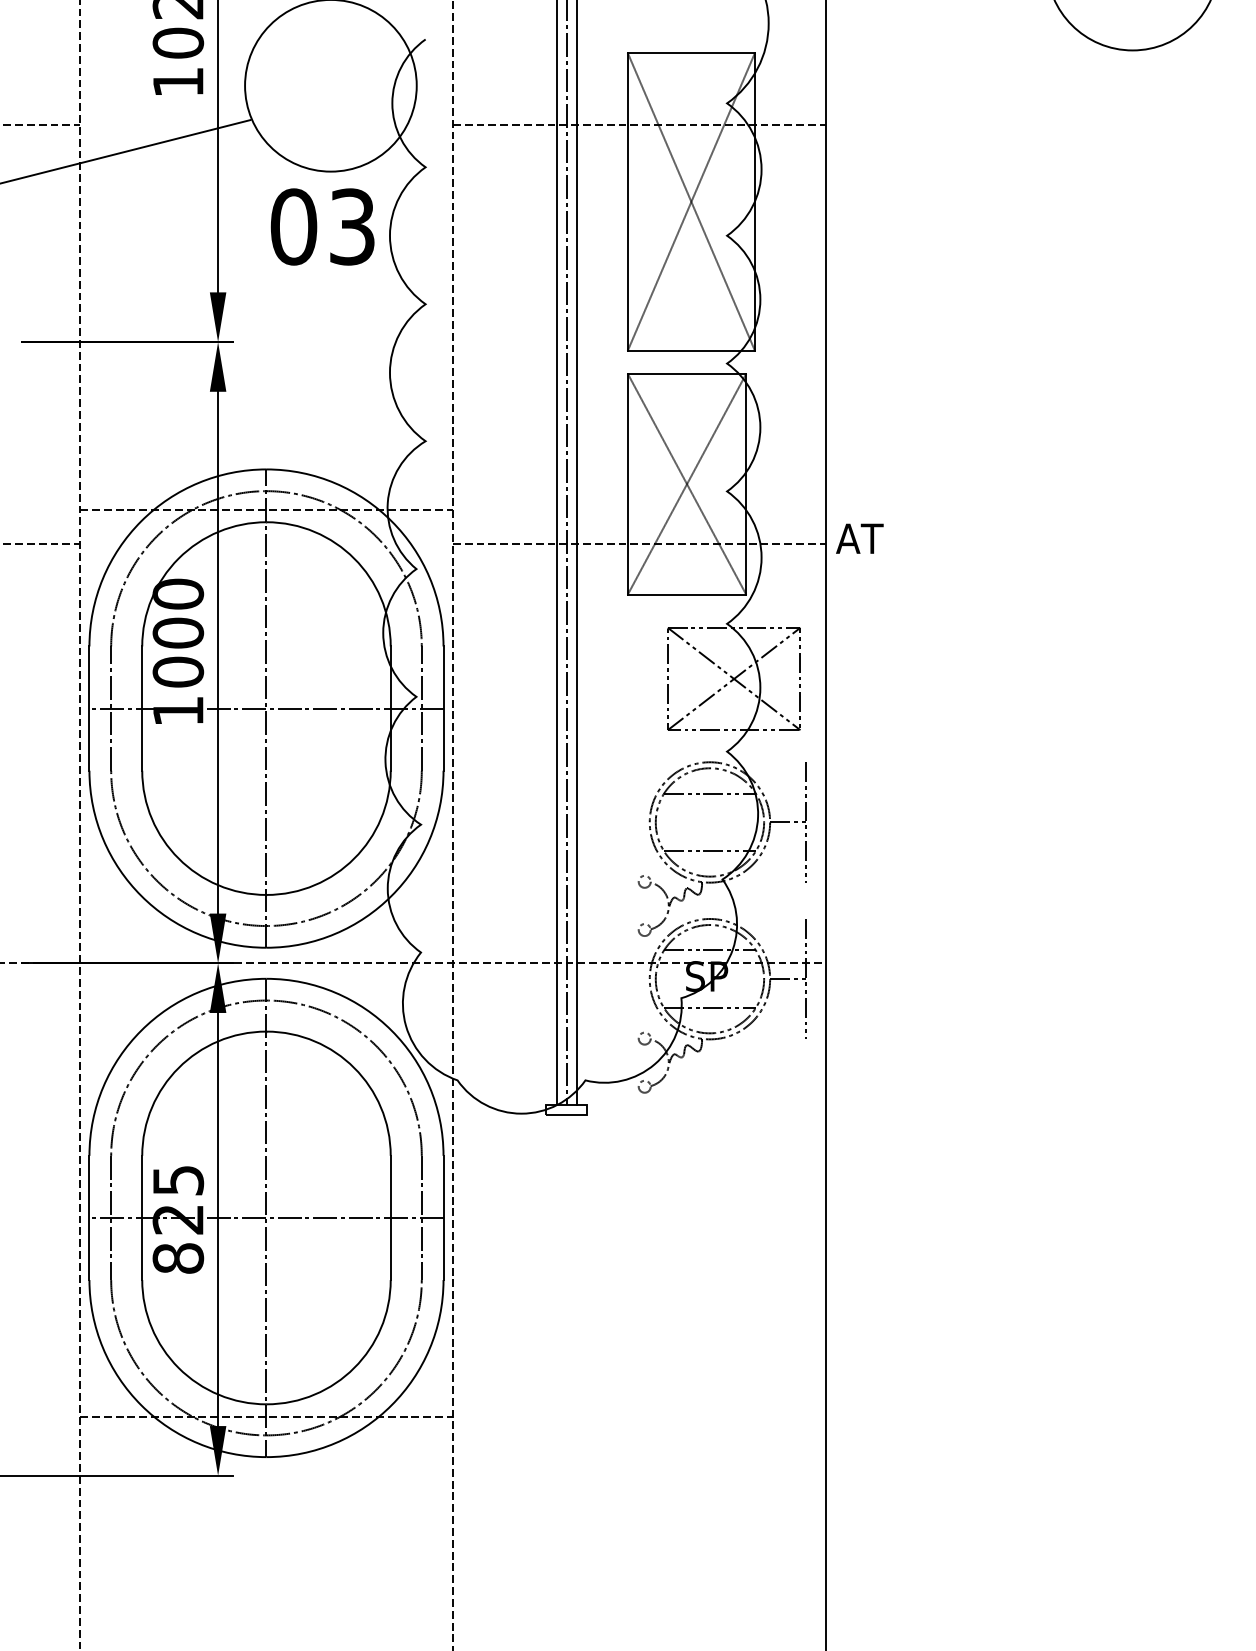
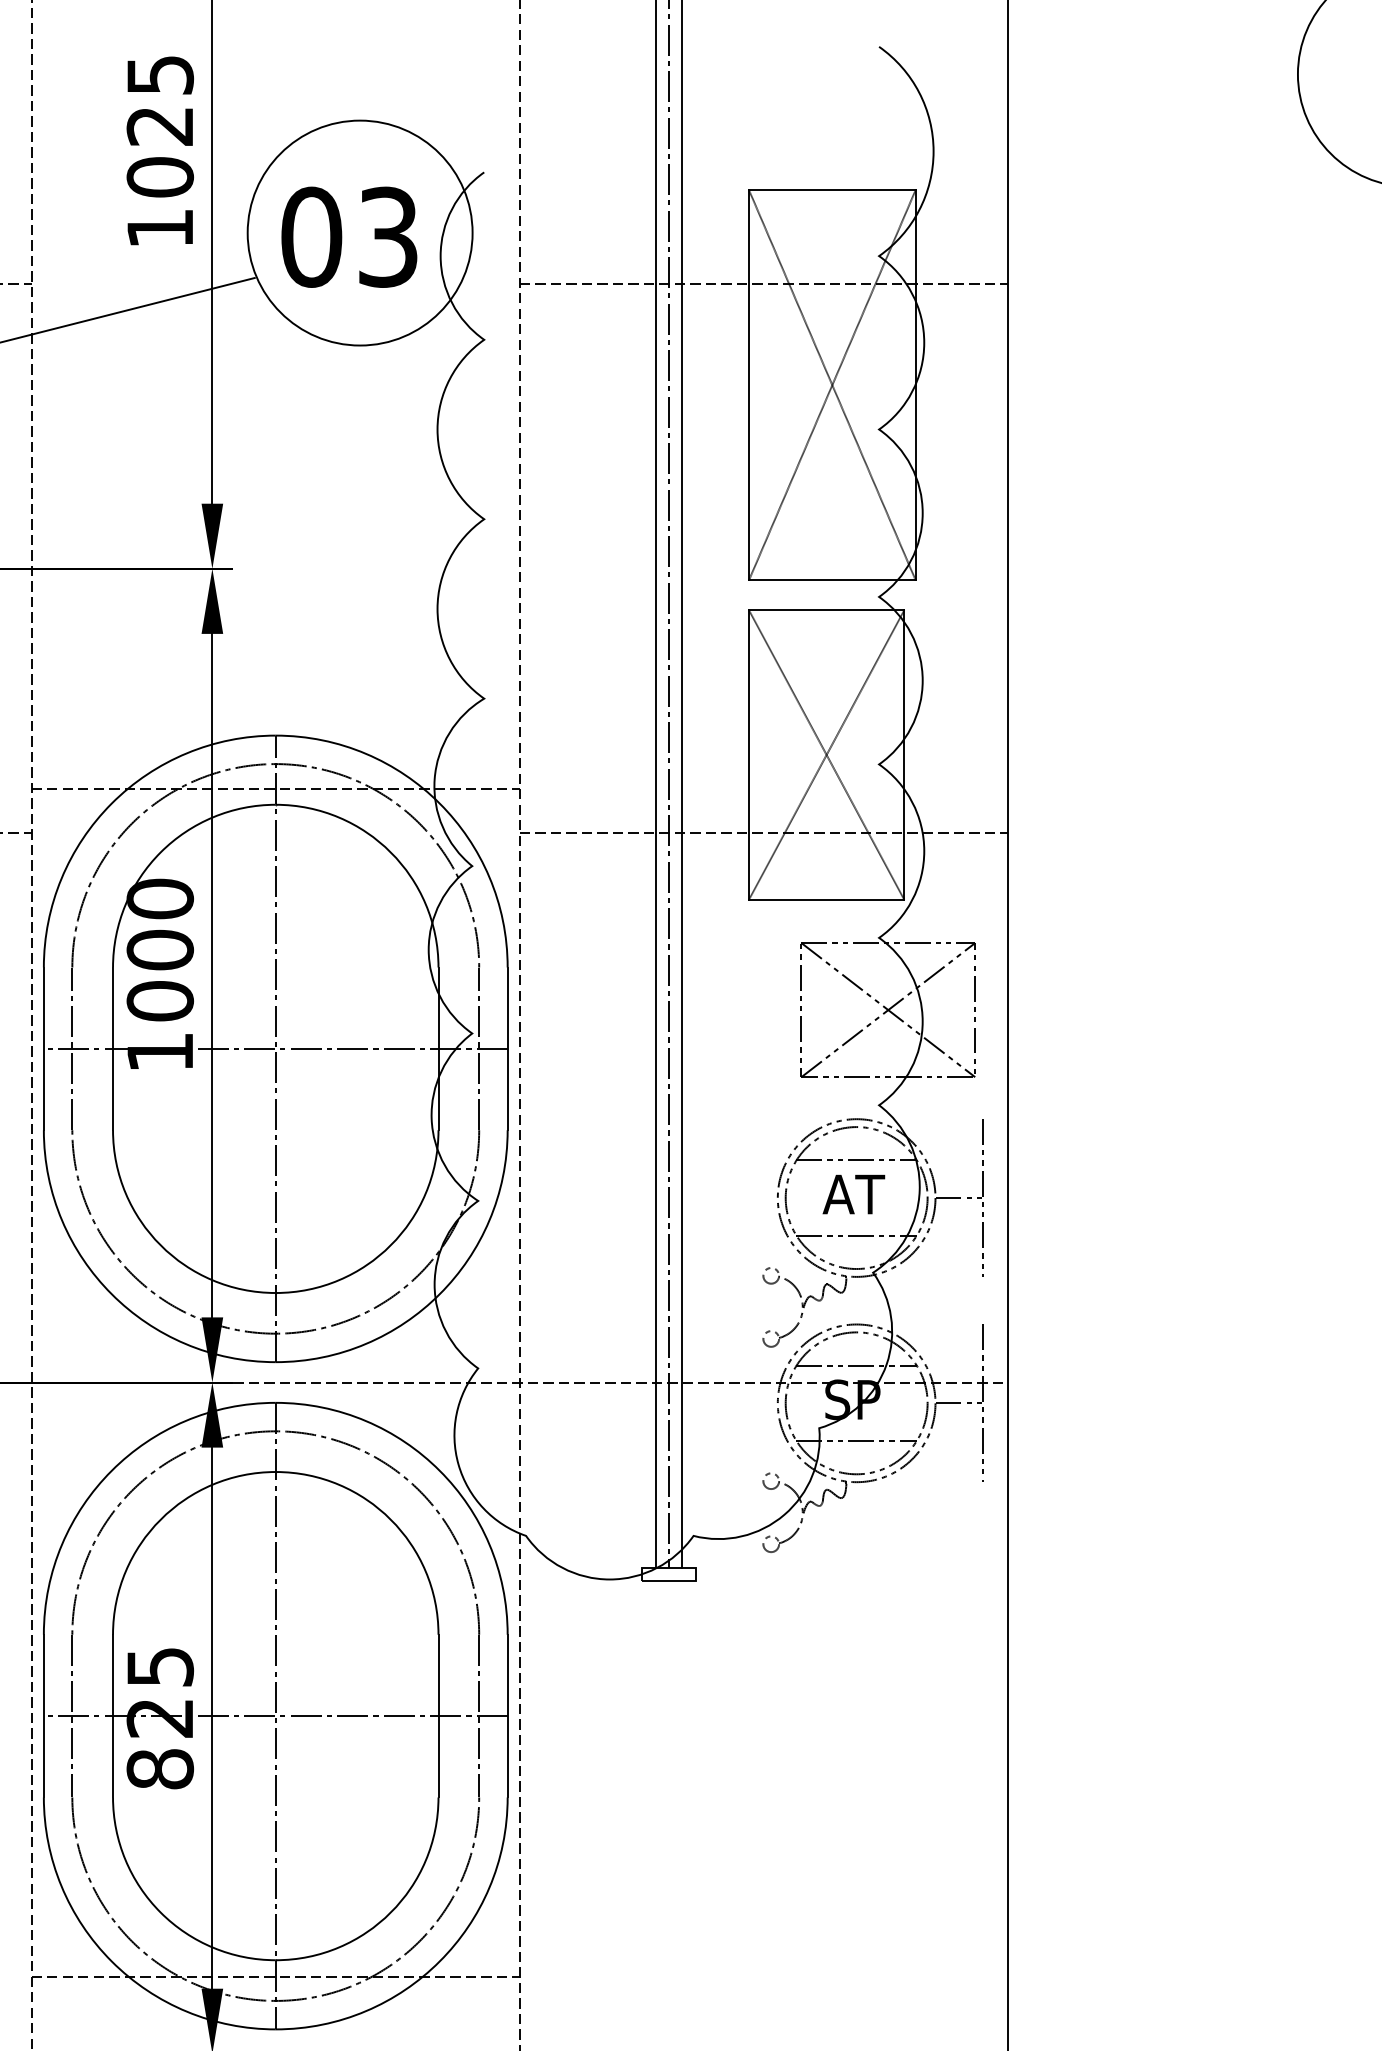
text: (322, 226) -> (349, 236), moved
text: (859, 538) -> (853, 1194), moved

